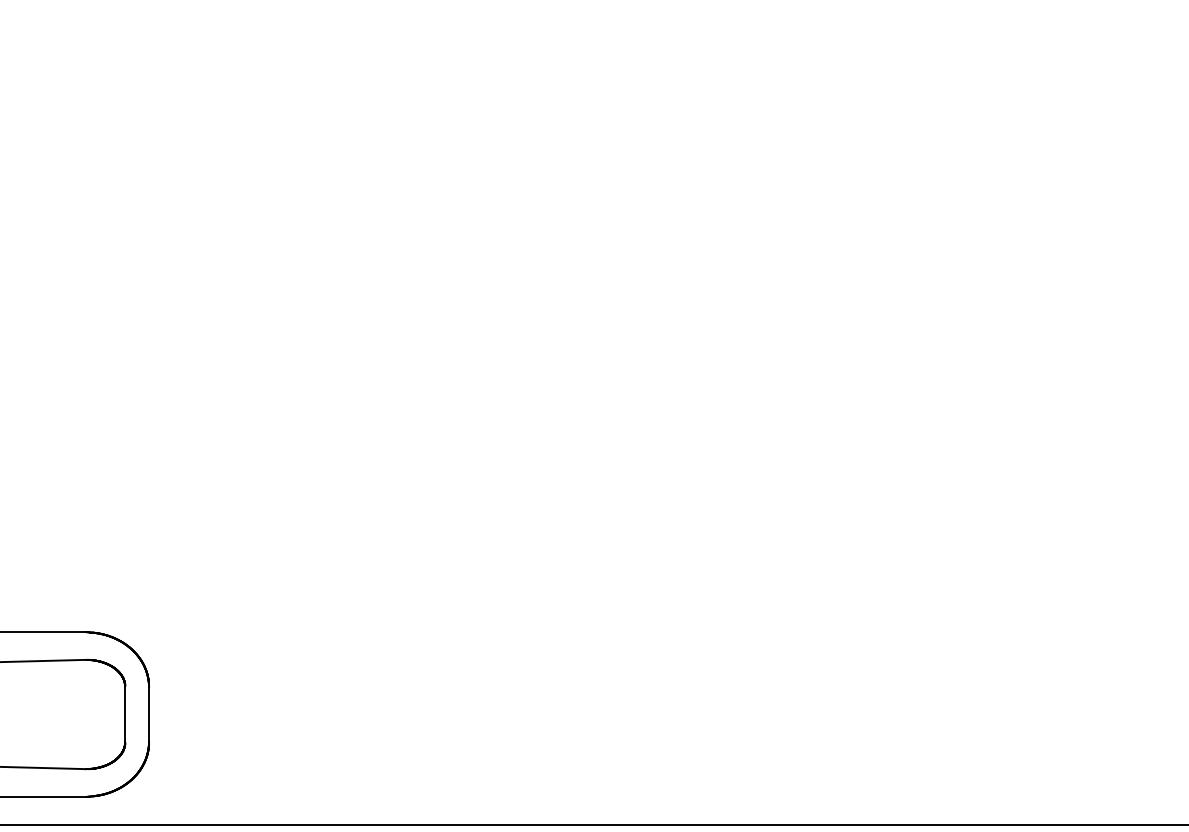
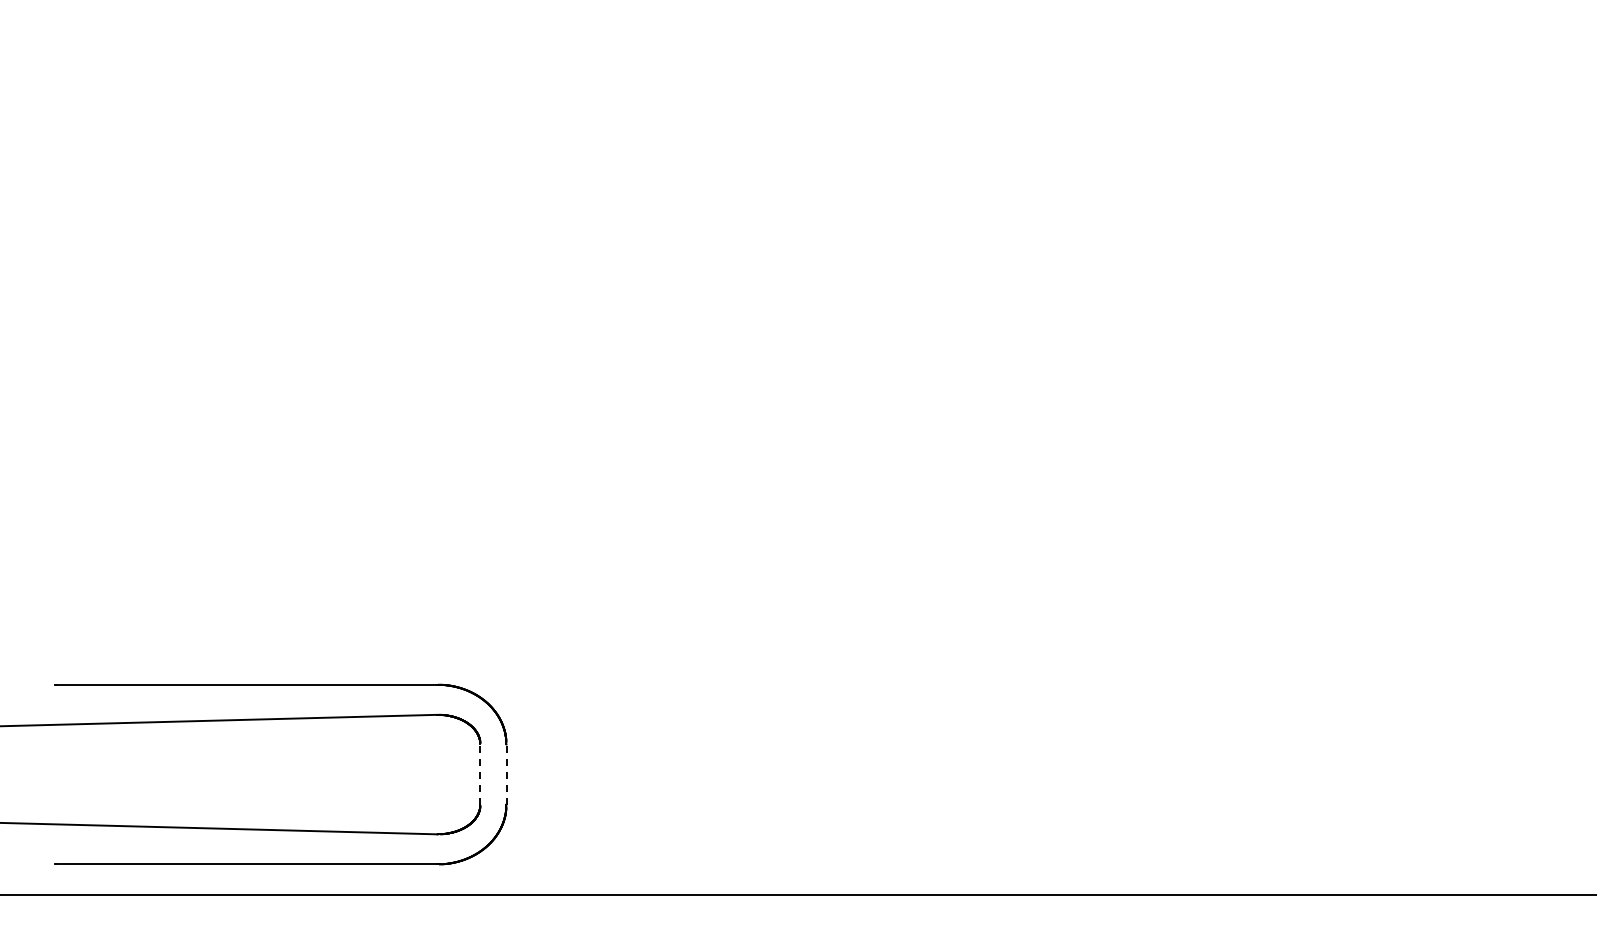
line: (125, 714) -> (480, 774), solid -> dashed
line: (149, 714) -> (506, 774), solid -> dashed

